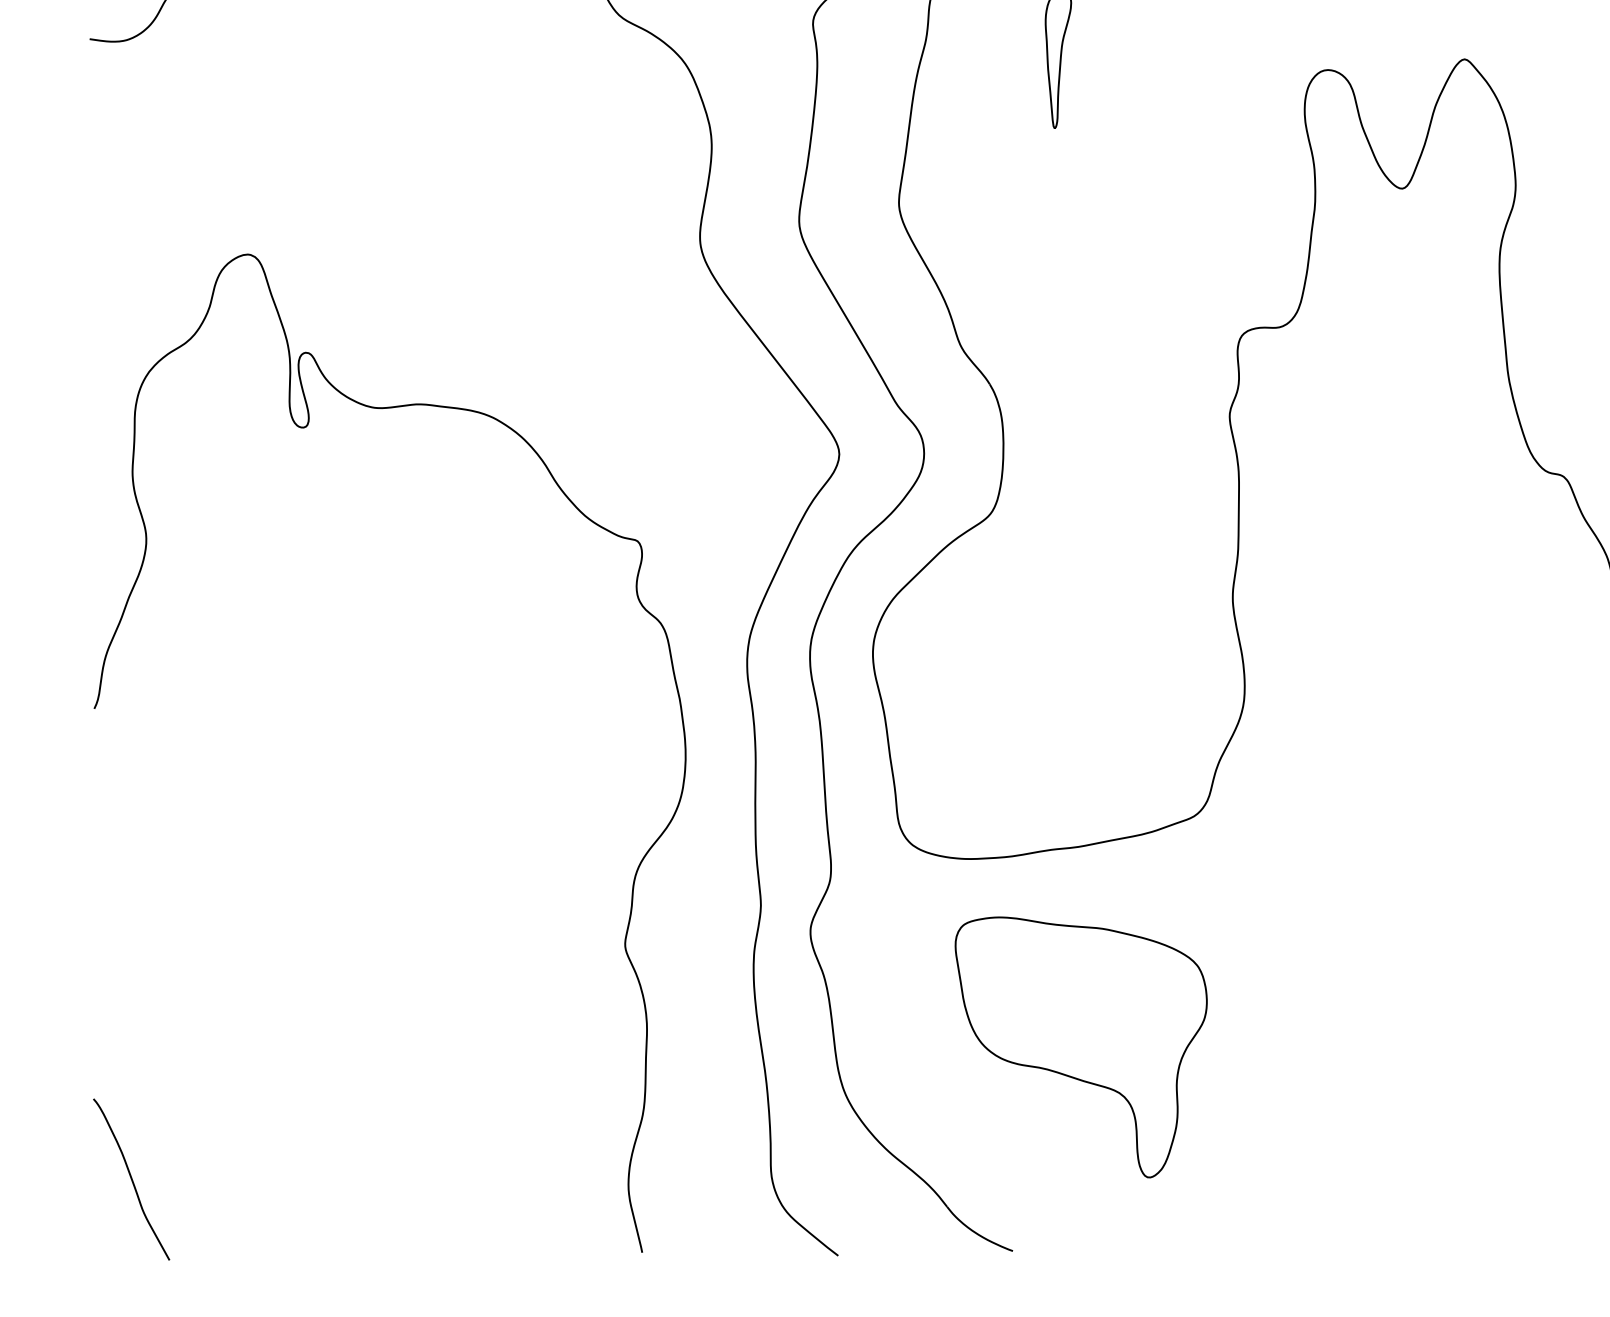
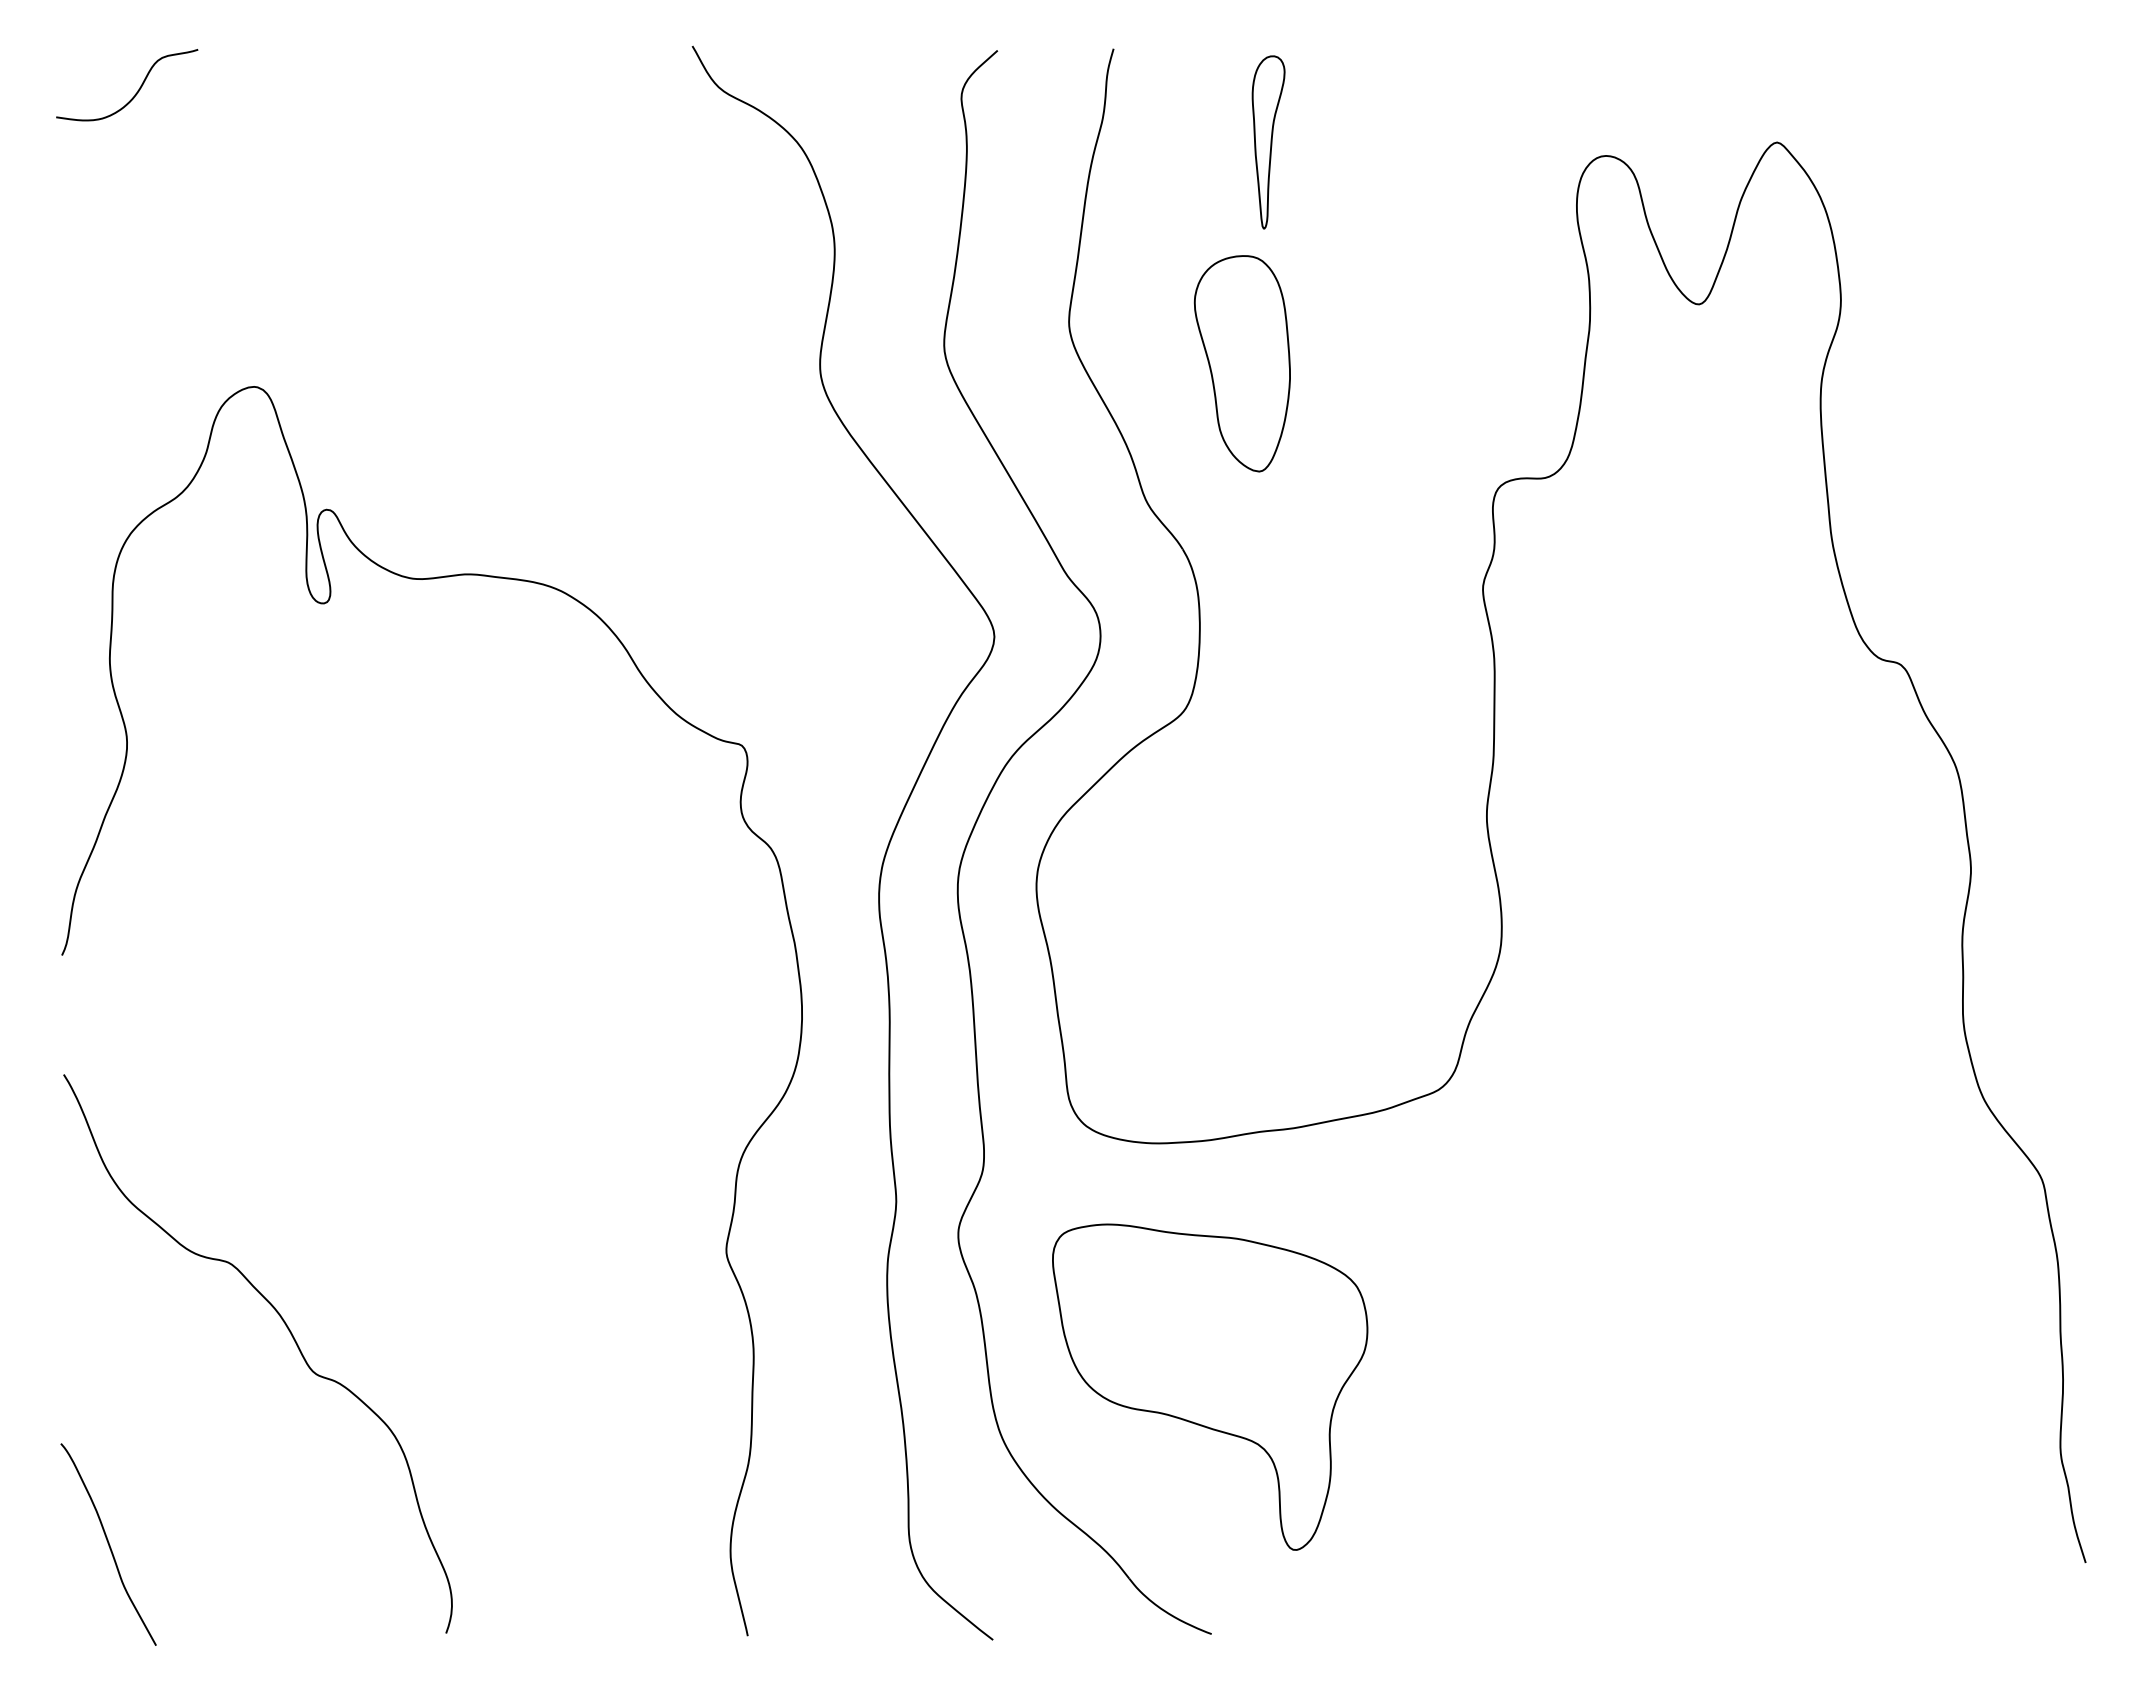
part: (1036, 235) -> (1241, 363), added
curve: (277, 1013) -> (291, 1336), added
part: (1081, 1046) -> (1210, 1386), moved

